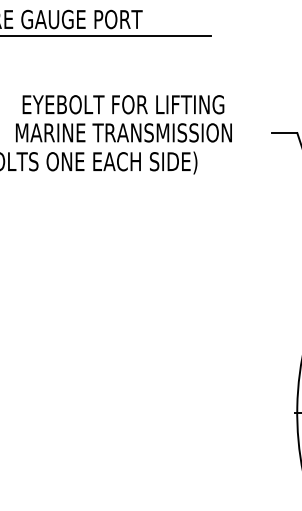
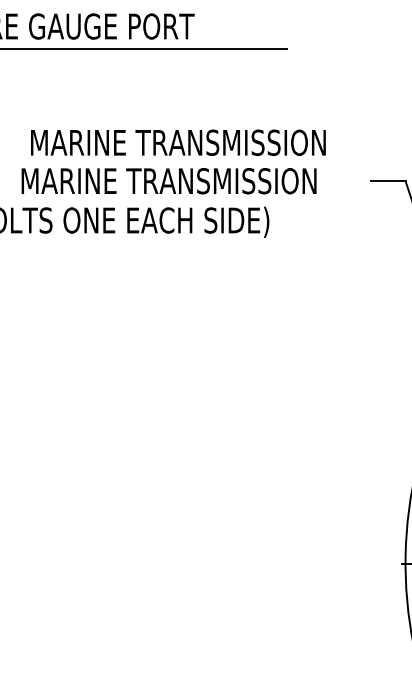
text: (131, 104) -> (179, 142), EYEBOLT FOR LIFTING -> MARINE TRANSMISSION

